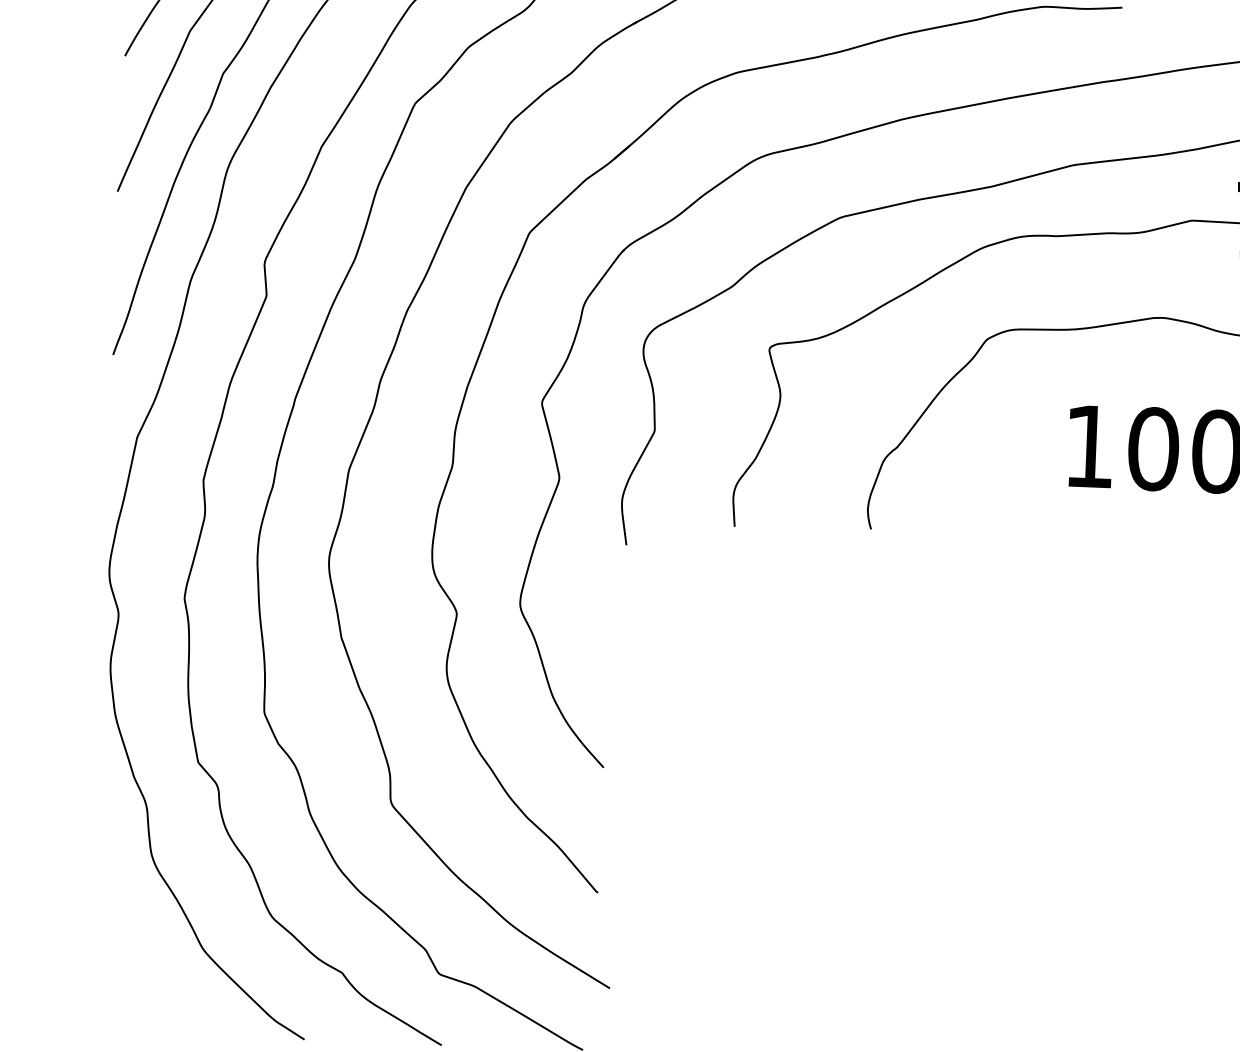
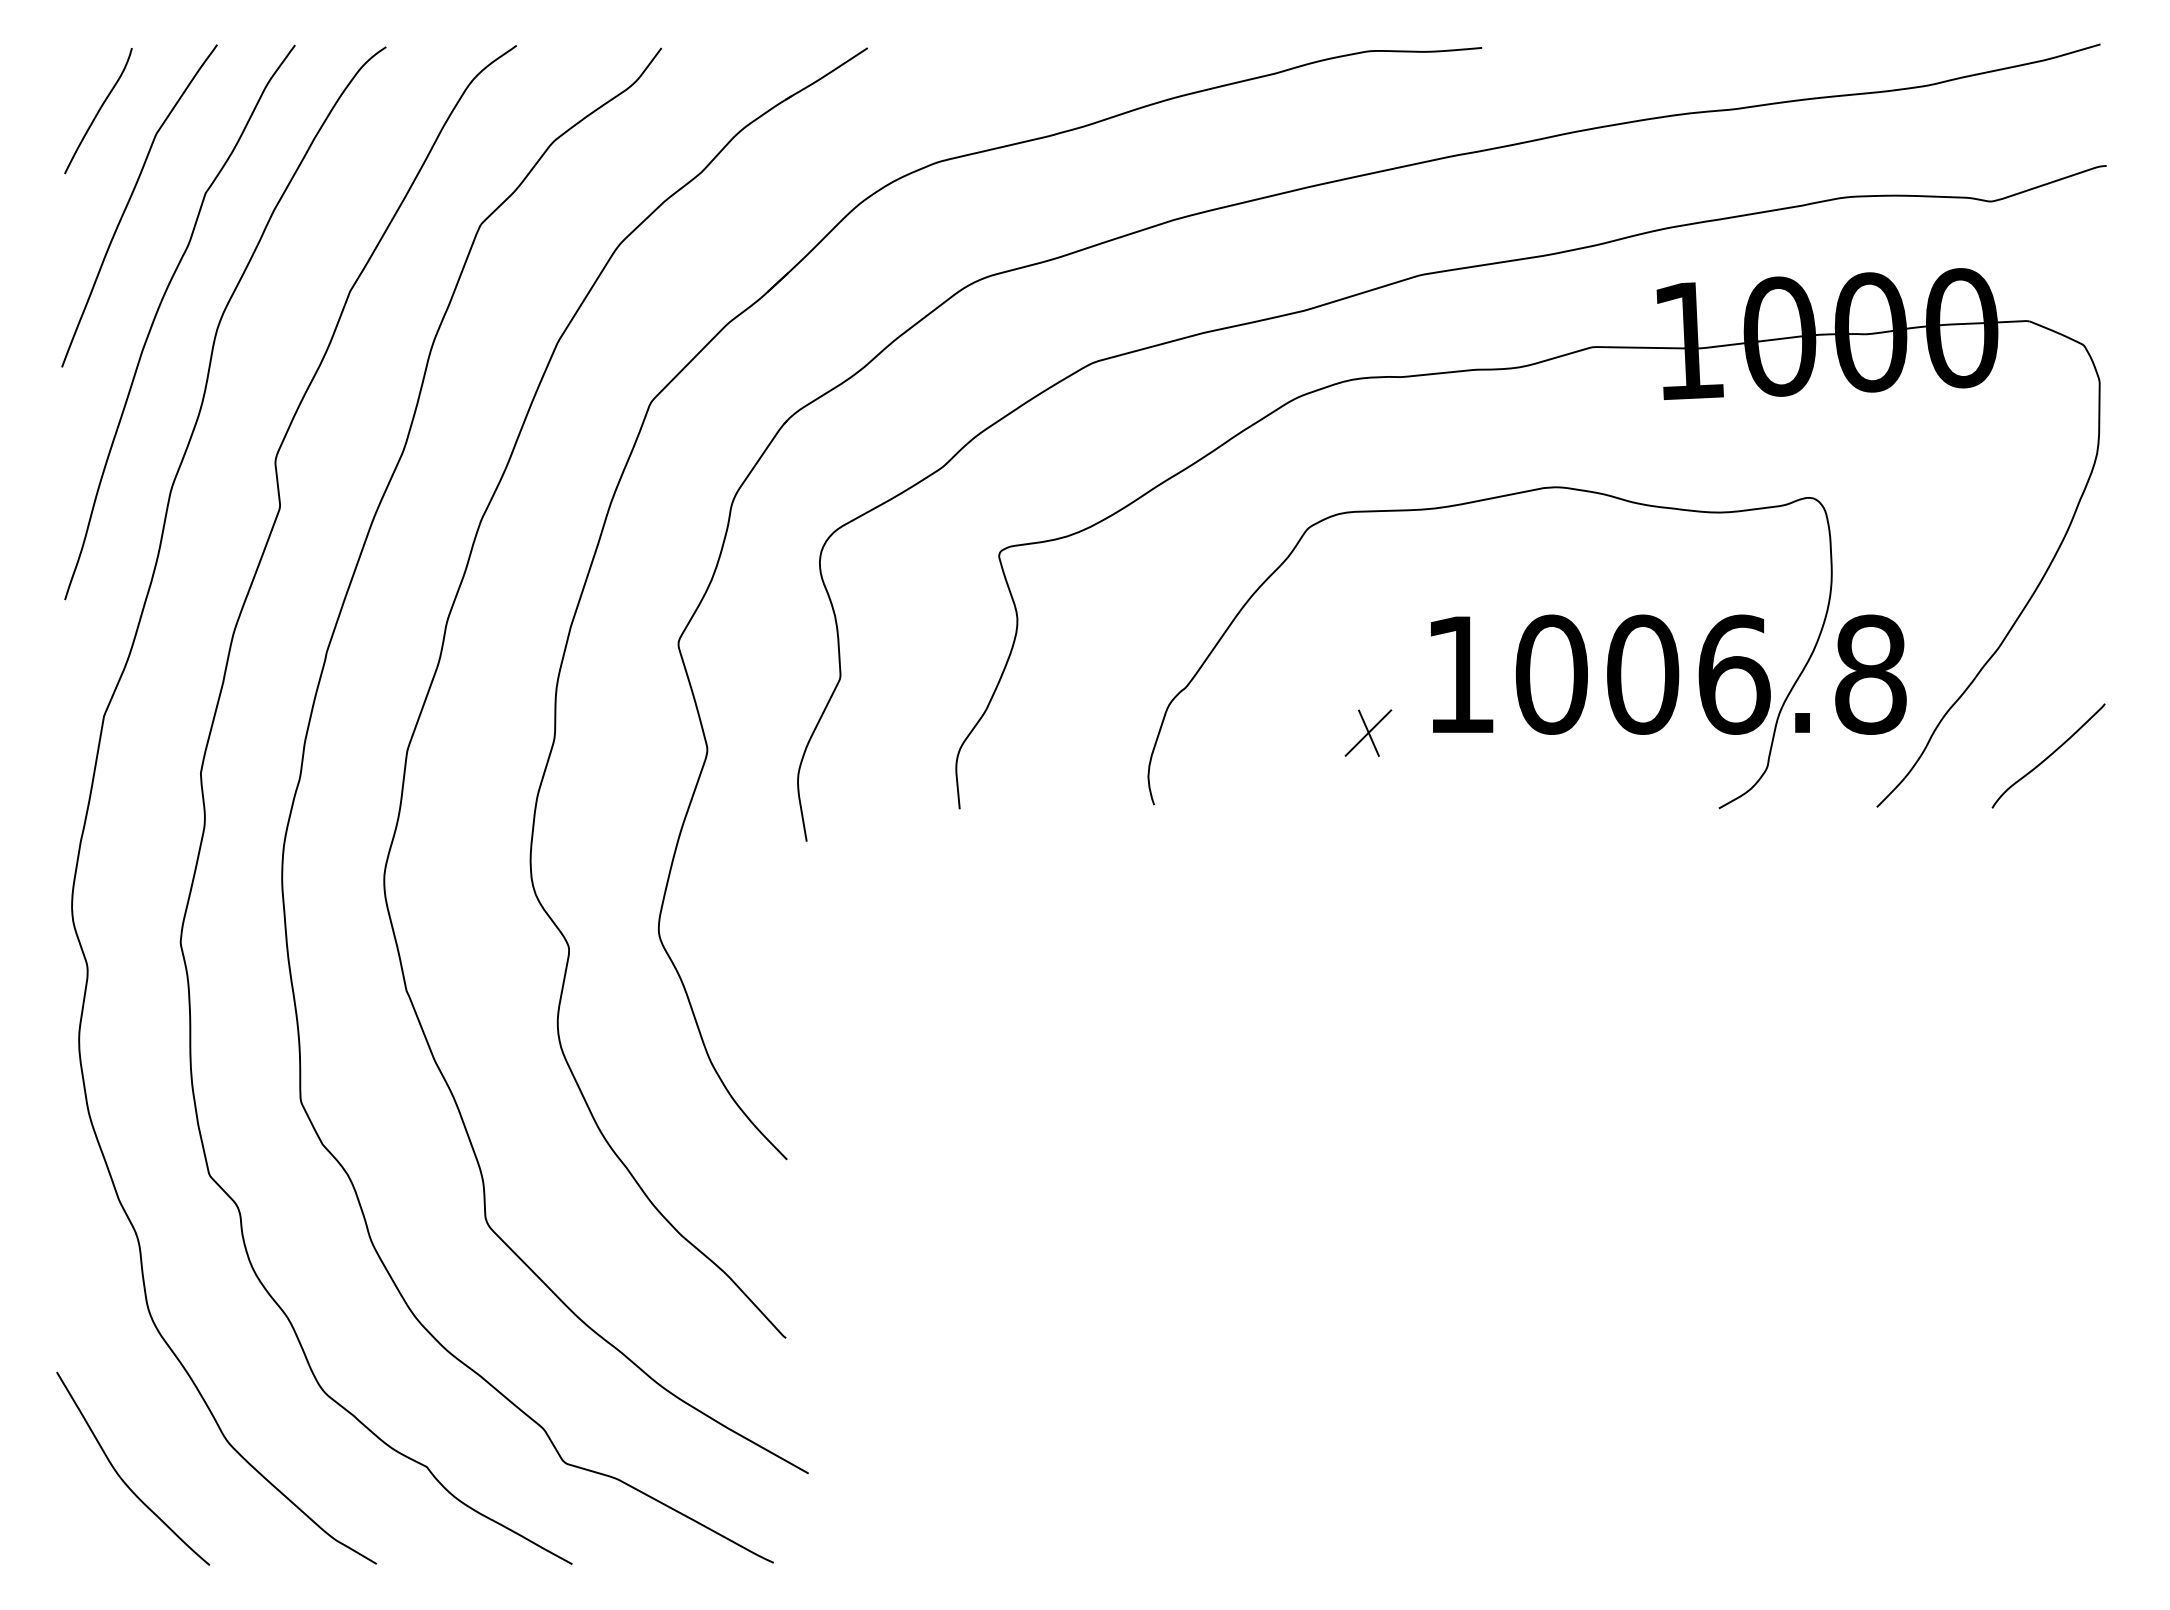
part: (1023, 484) -> (1368, 732), added
curve: (128, 972) -> (122, 1478), added

